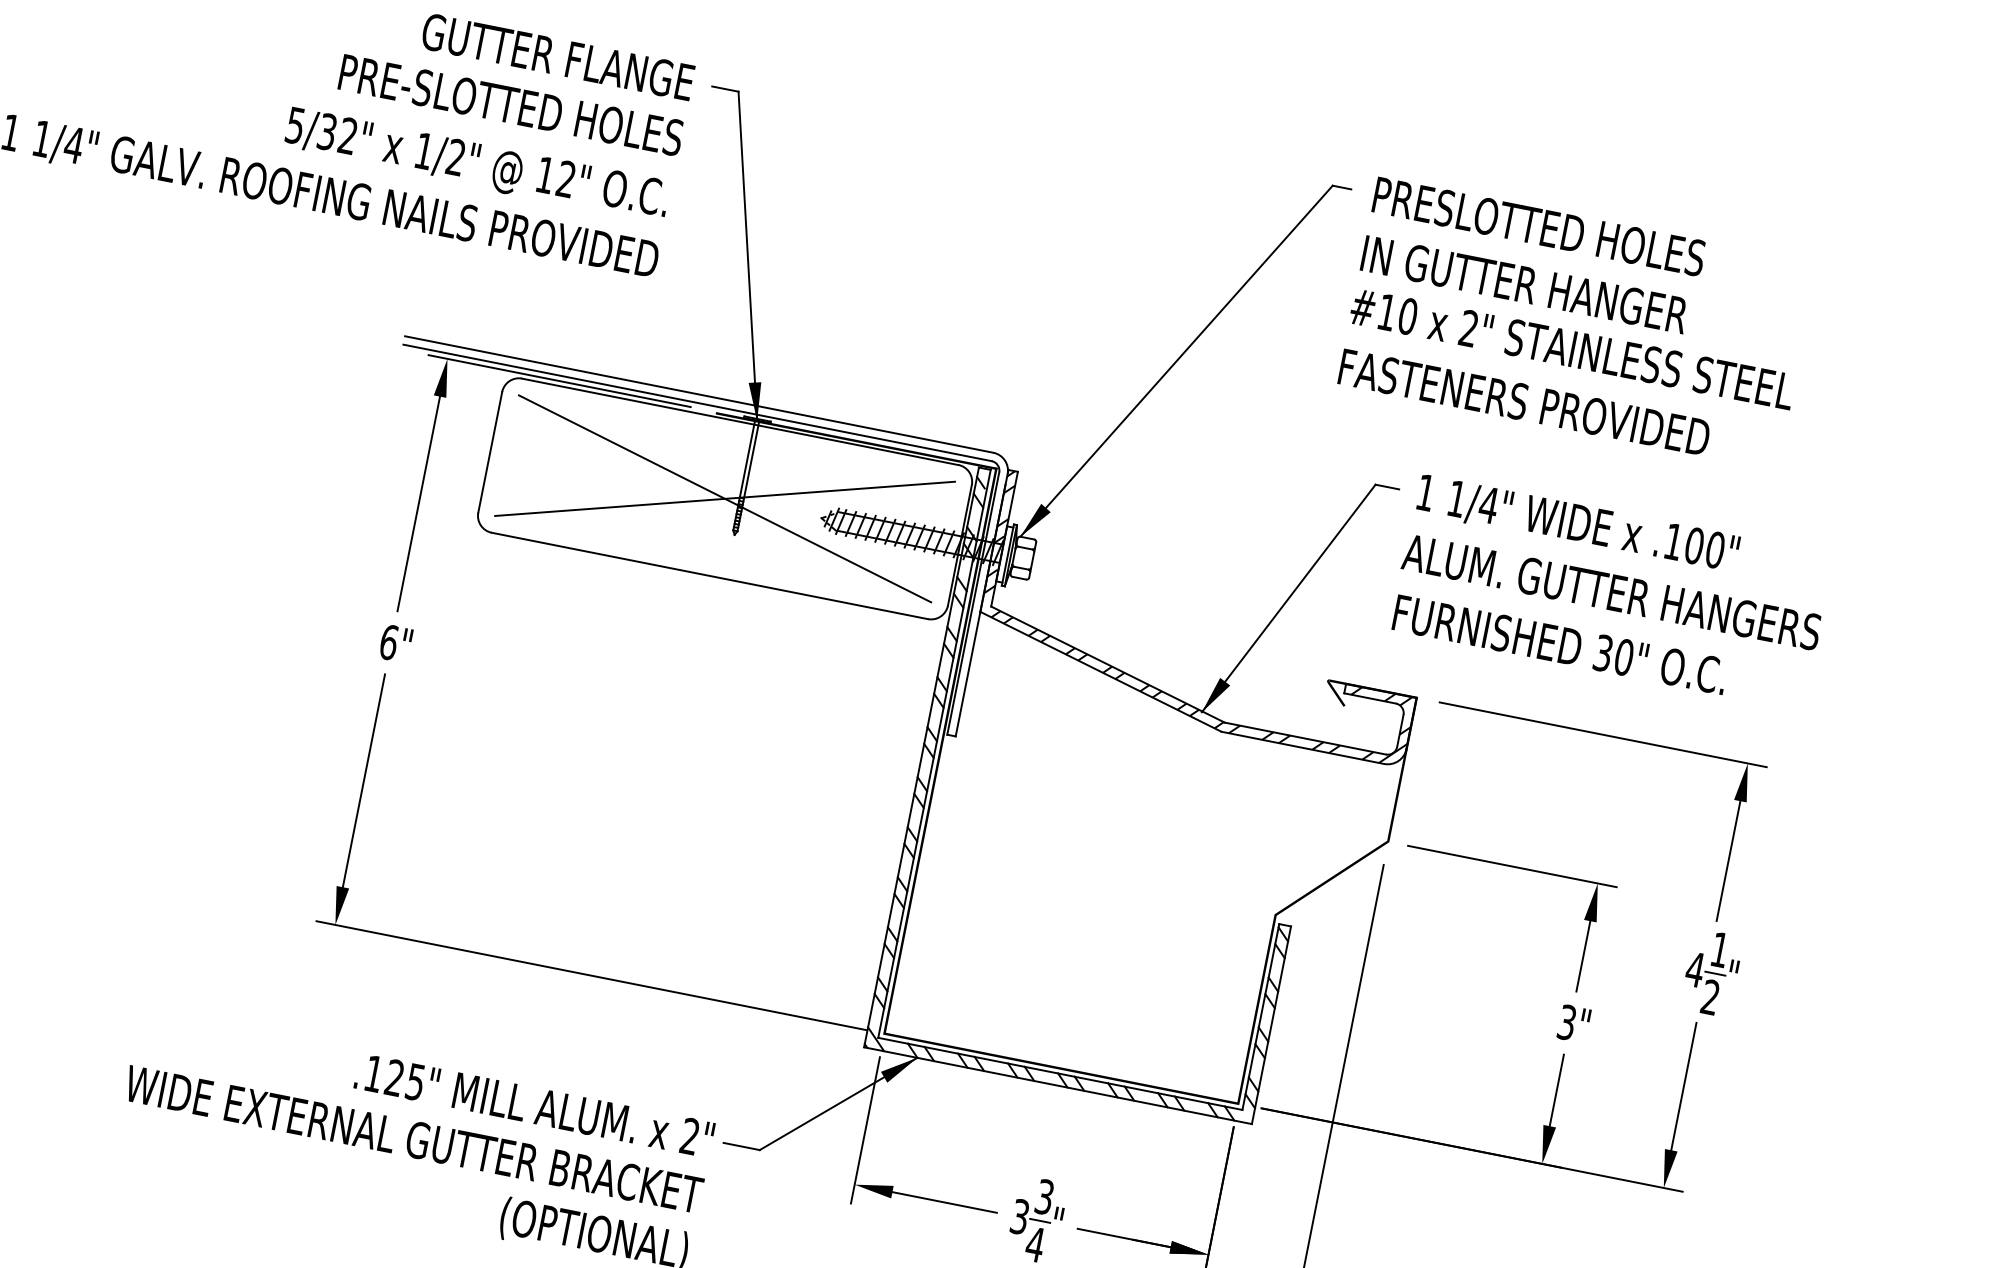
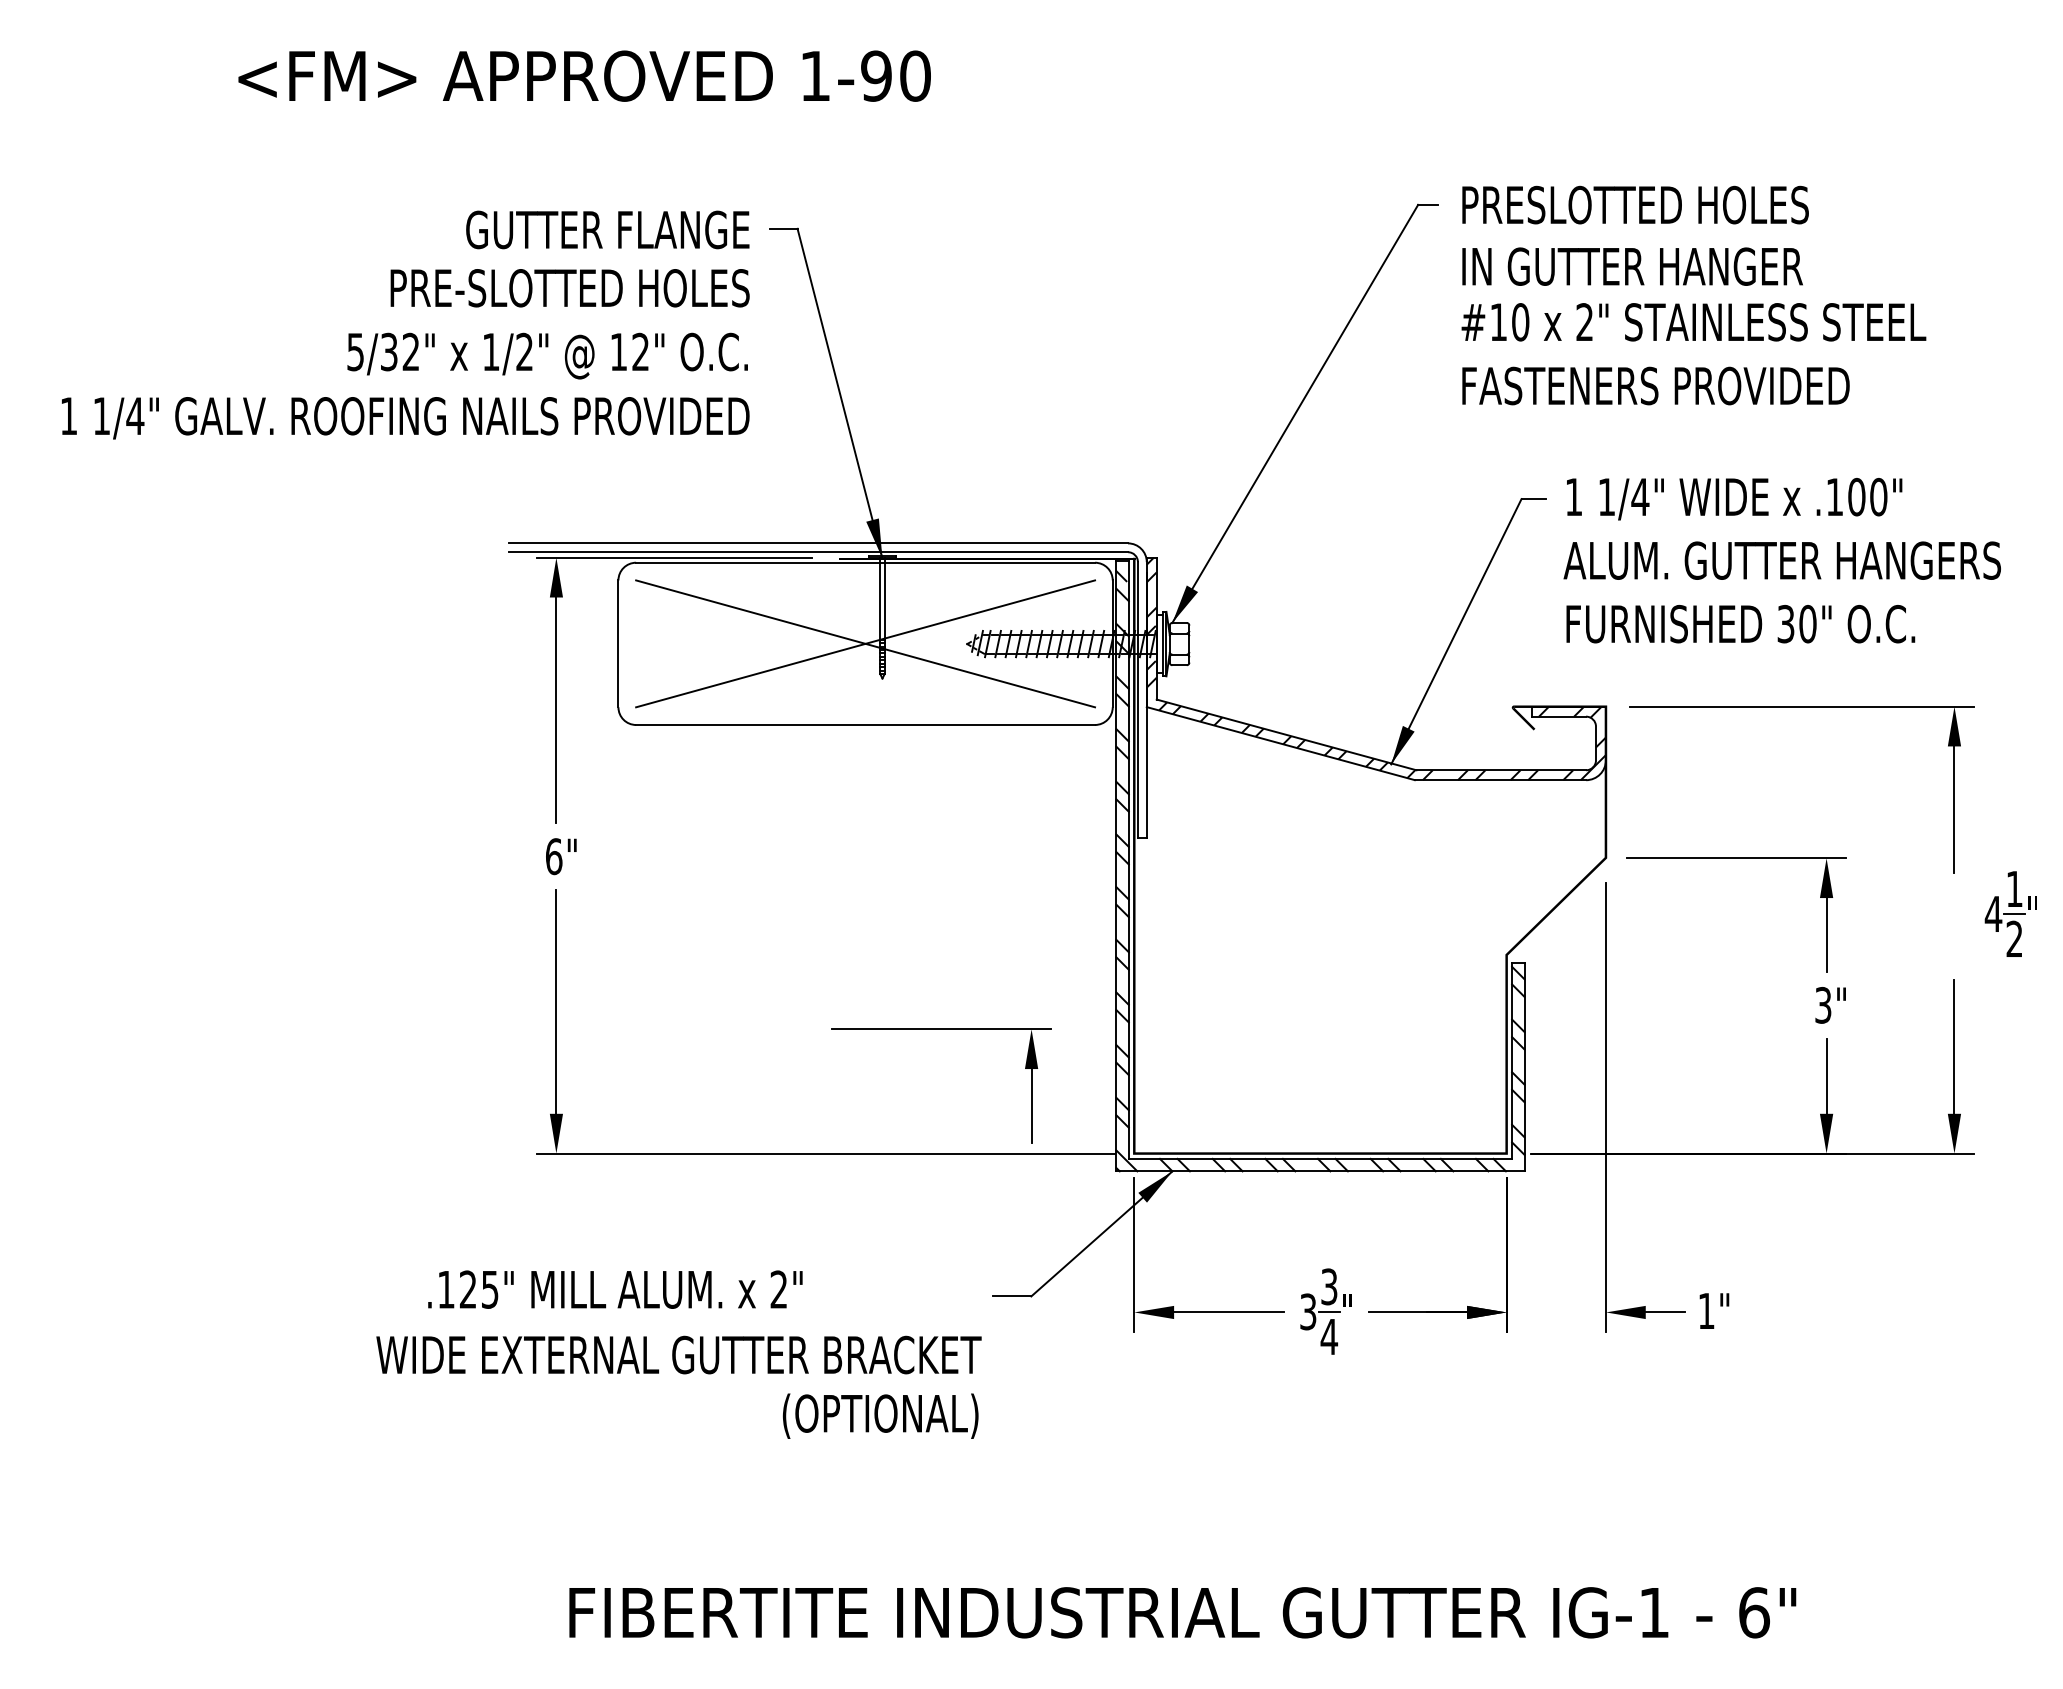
part: (724, 879) -> (941, 1029), added
part: (1711, 972) -> (2010, 913), moved
text: (534, 1105) -> (615, 1289), moved

